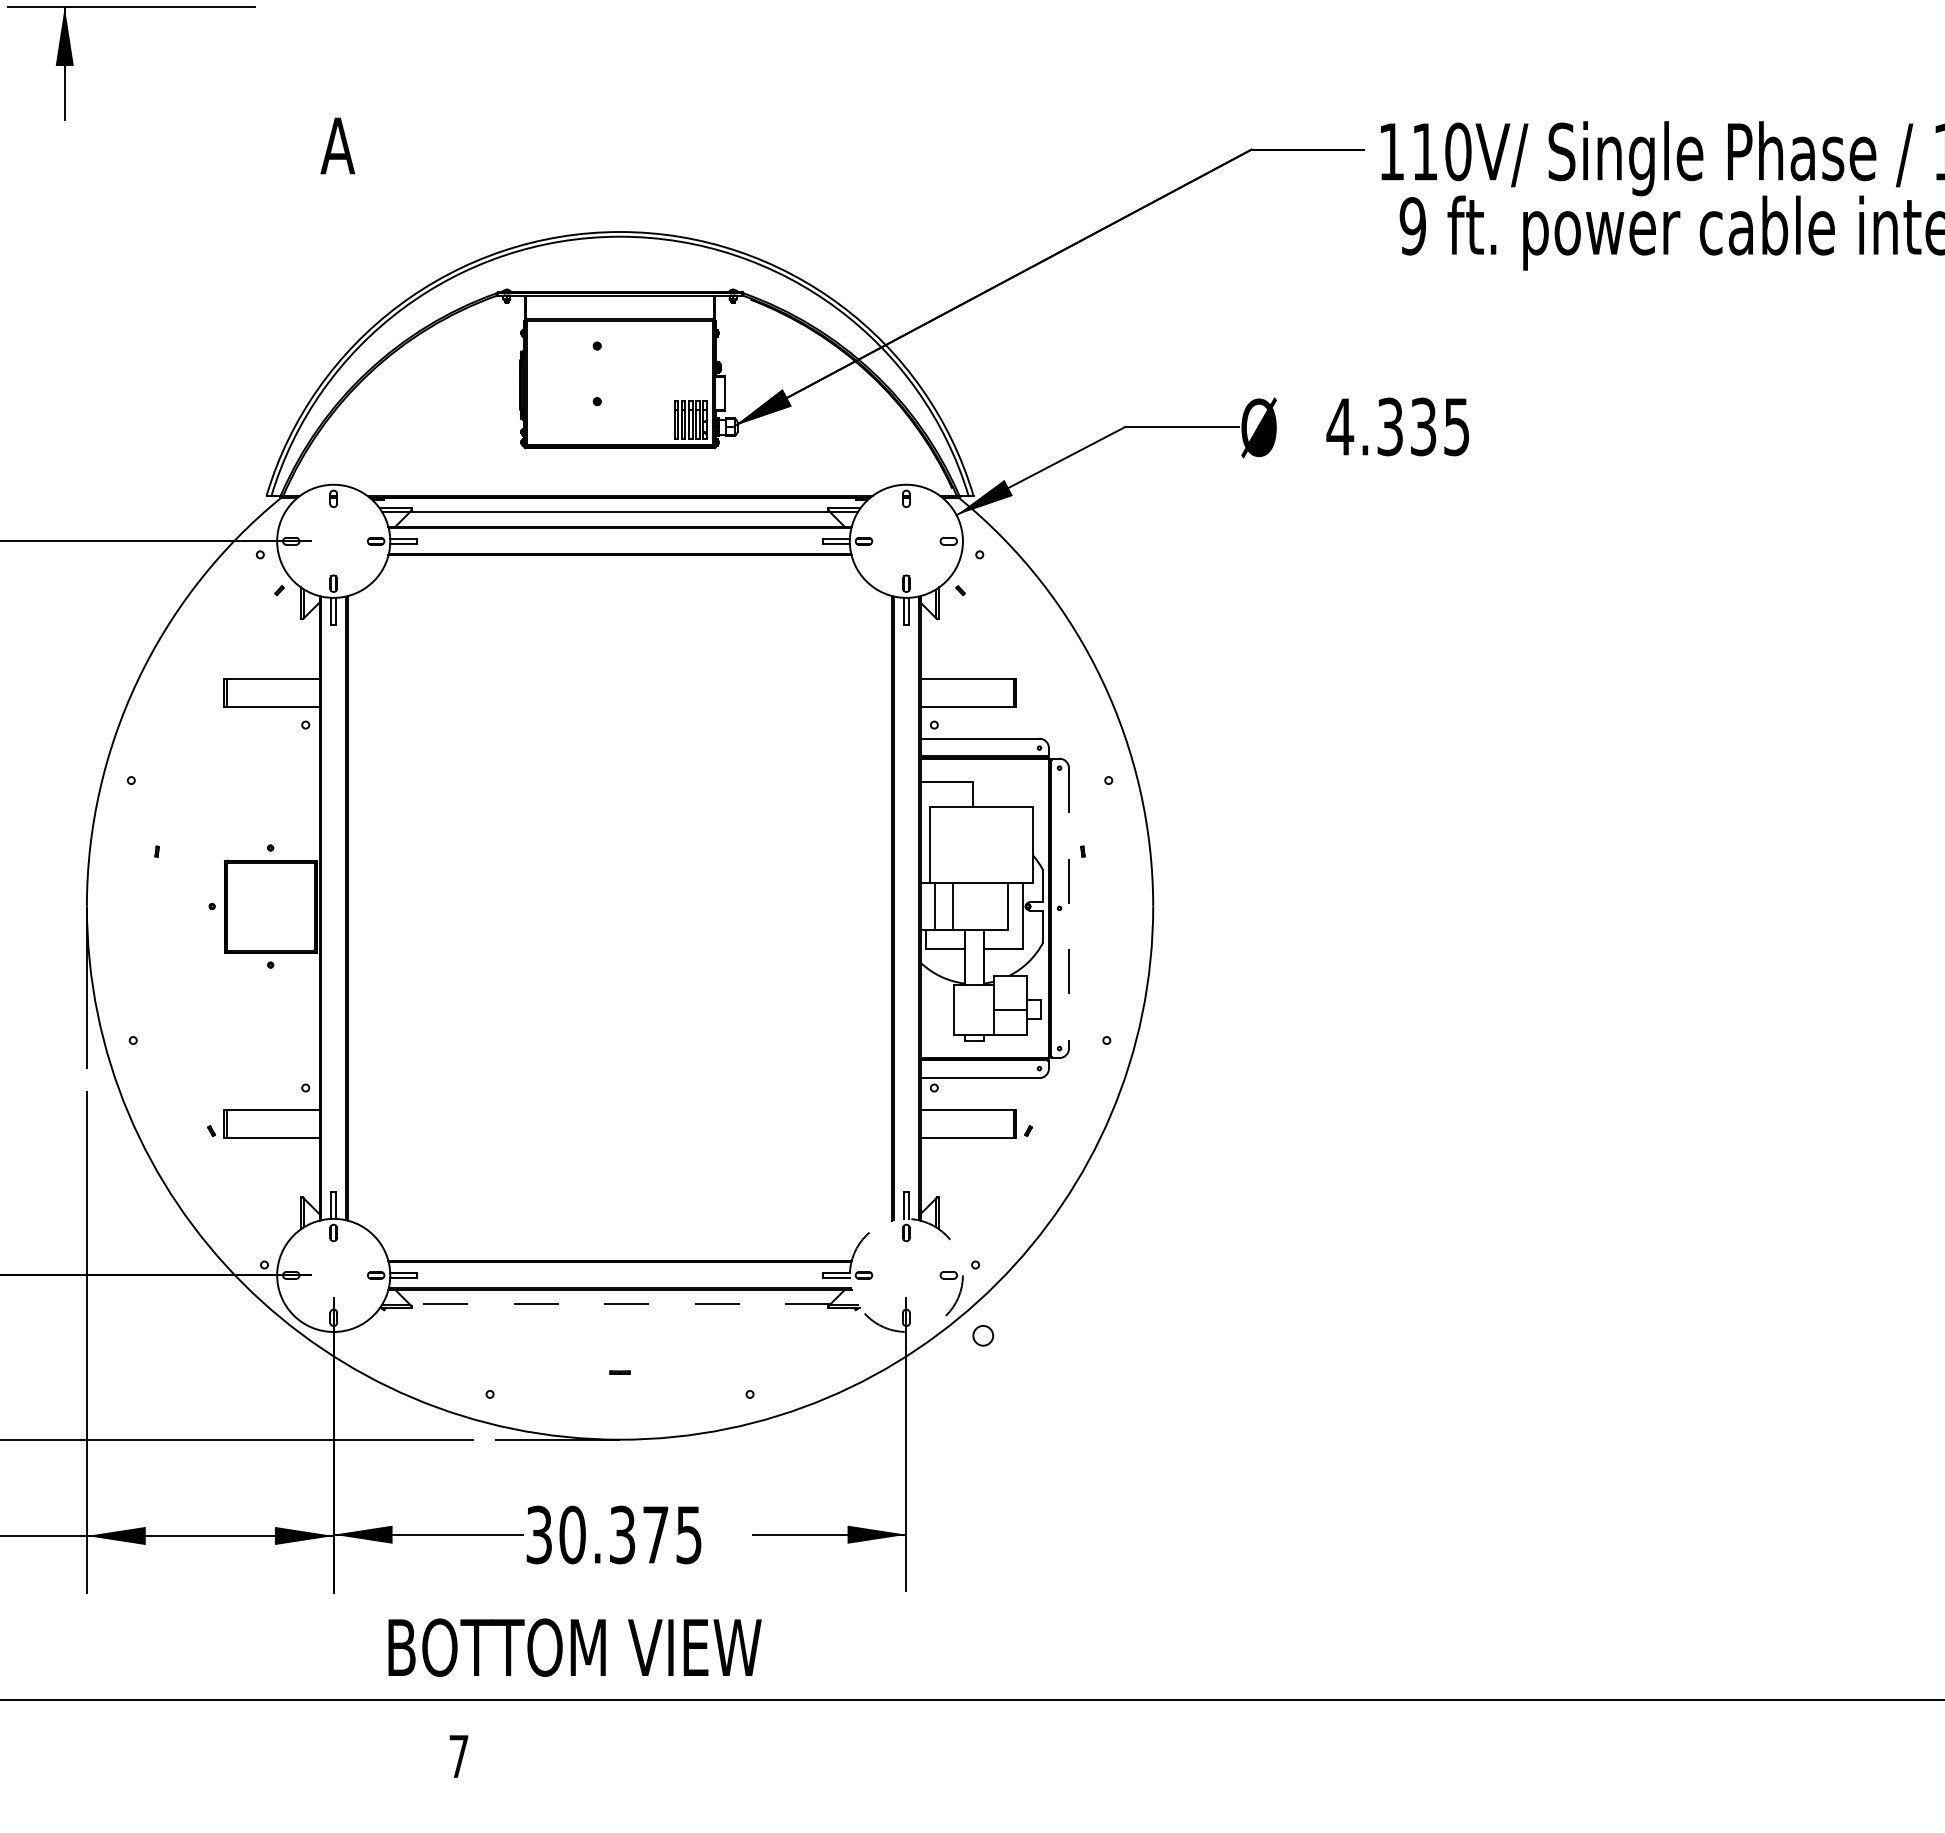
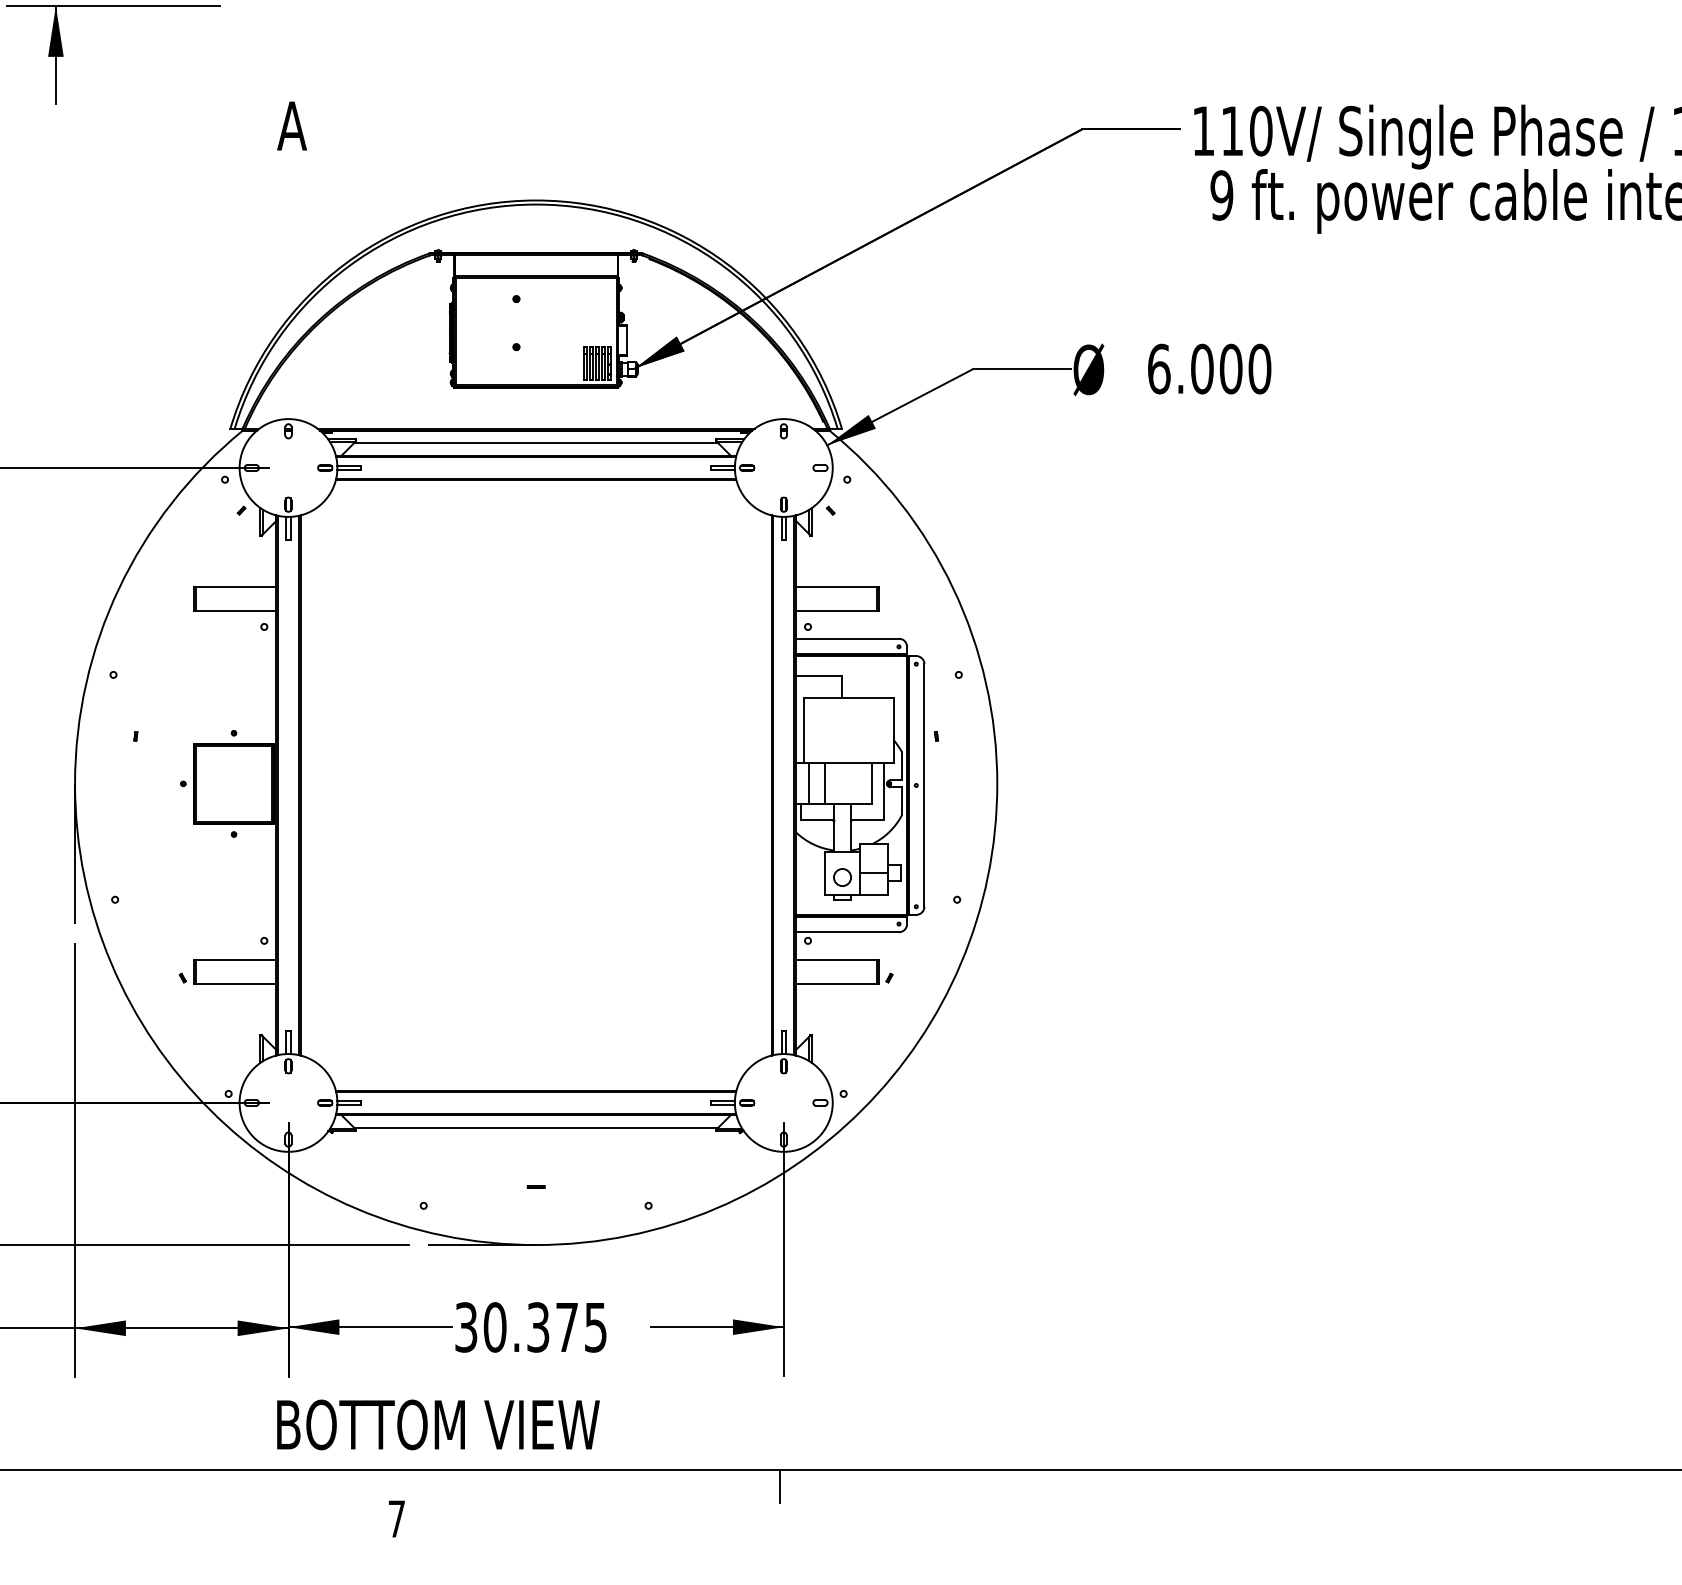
text: (1398, 426) -> (1209, 368), 4.335 -> 6.000
line: (1069, 908) -> (924, 785), dashed -> solid
circle: (905, 1275) -> (783, 1102), dashed -> solid
line: (619, 1304) -> (535, 1128), dashed -> solid
circle: (983, 1335) -> (842, 877), moved
text: (574, 1647) -> (437, 1424), moved
line: (901, 1718) -> (779, 1486), added

